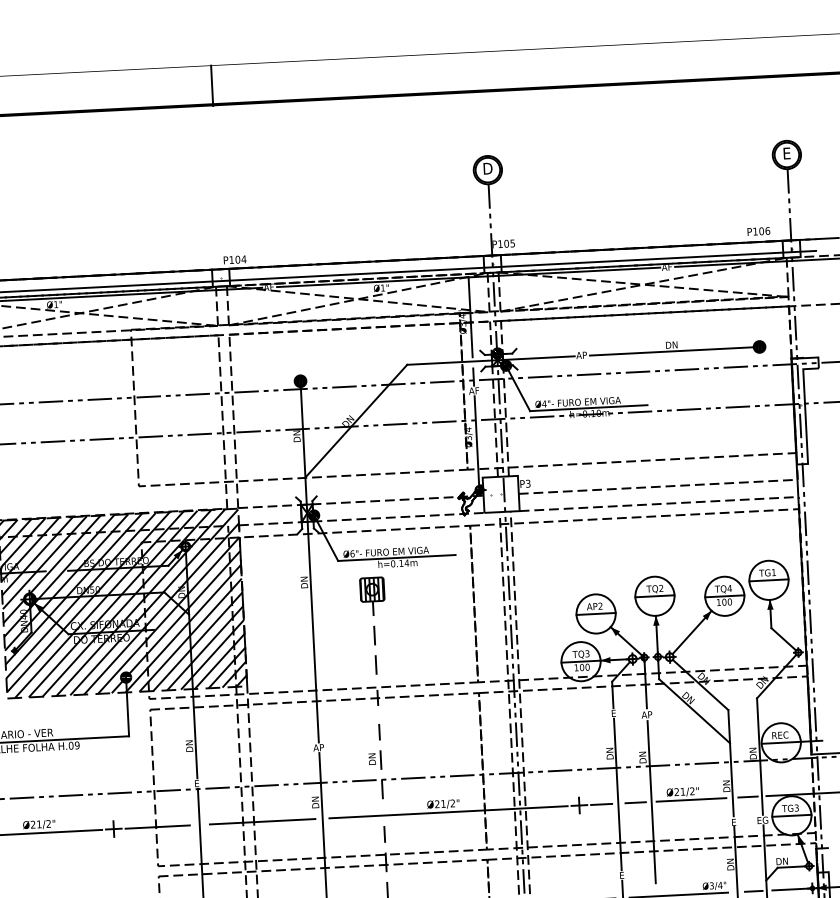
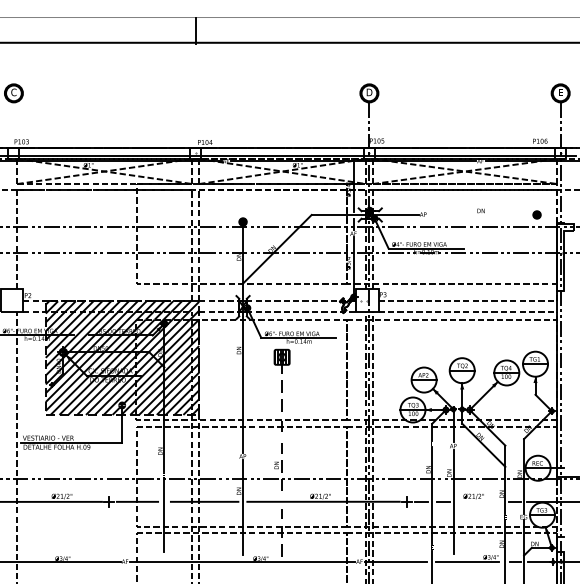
line: (671, 350) -> (480, 214), removed
line: (690, 799) -> (478, 501), removed

